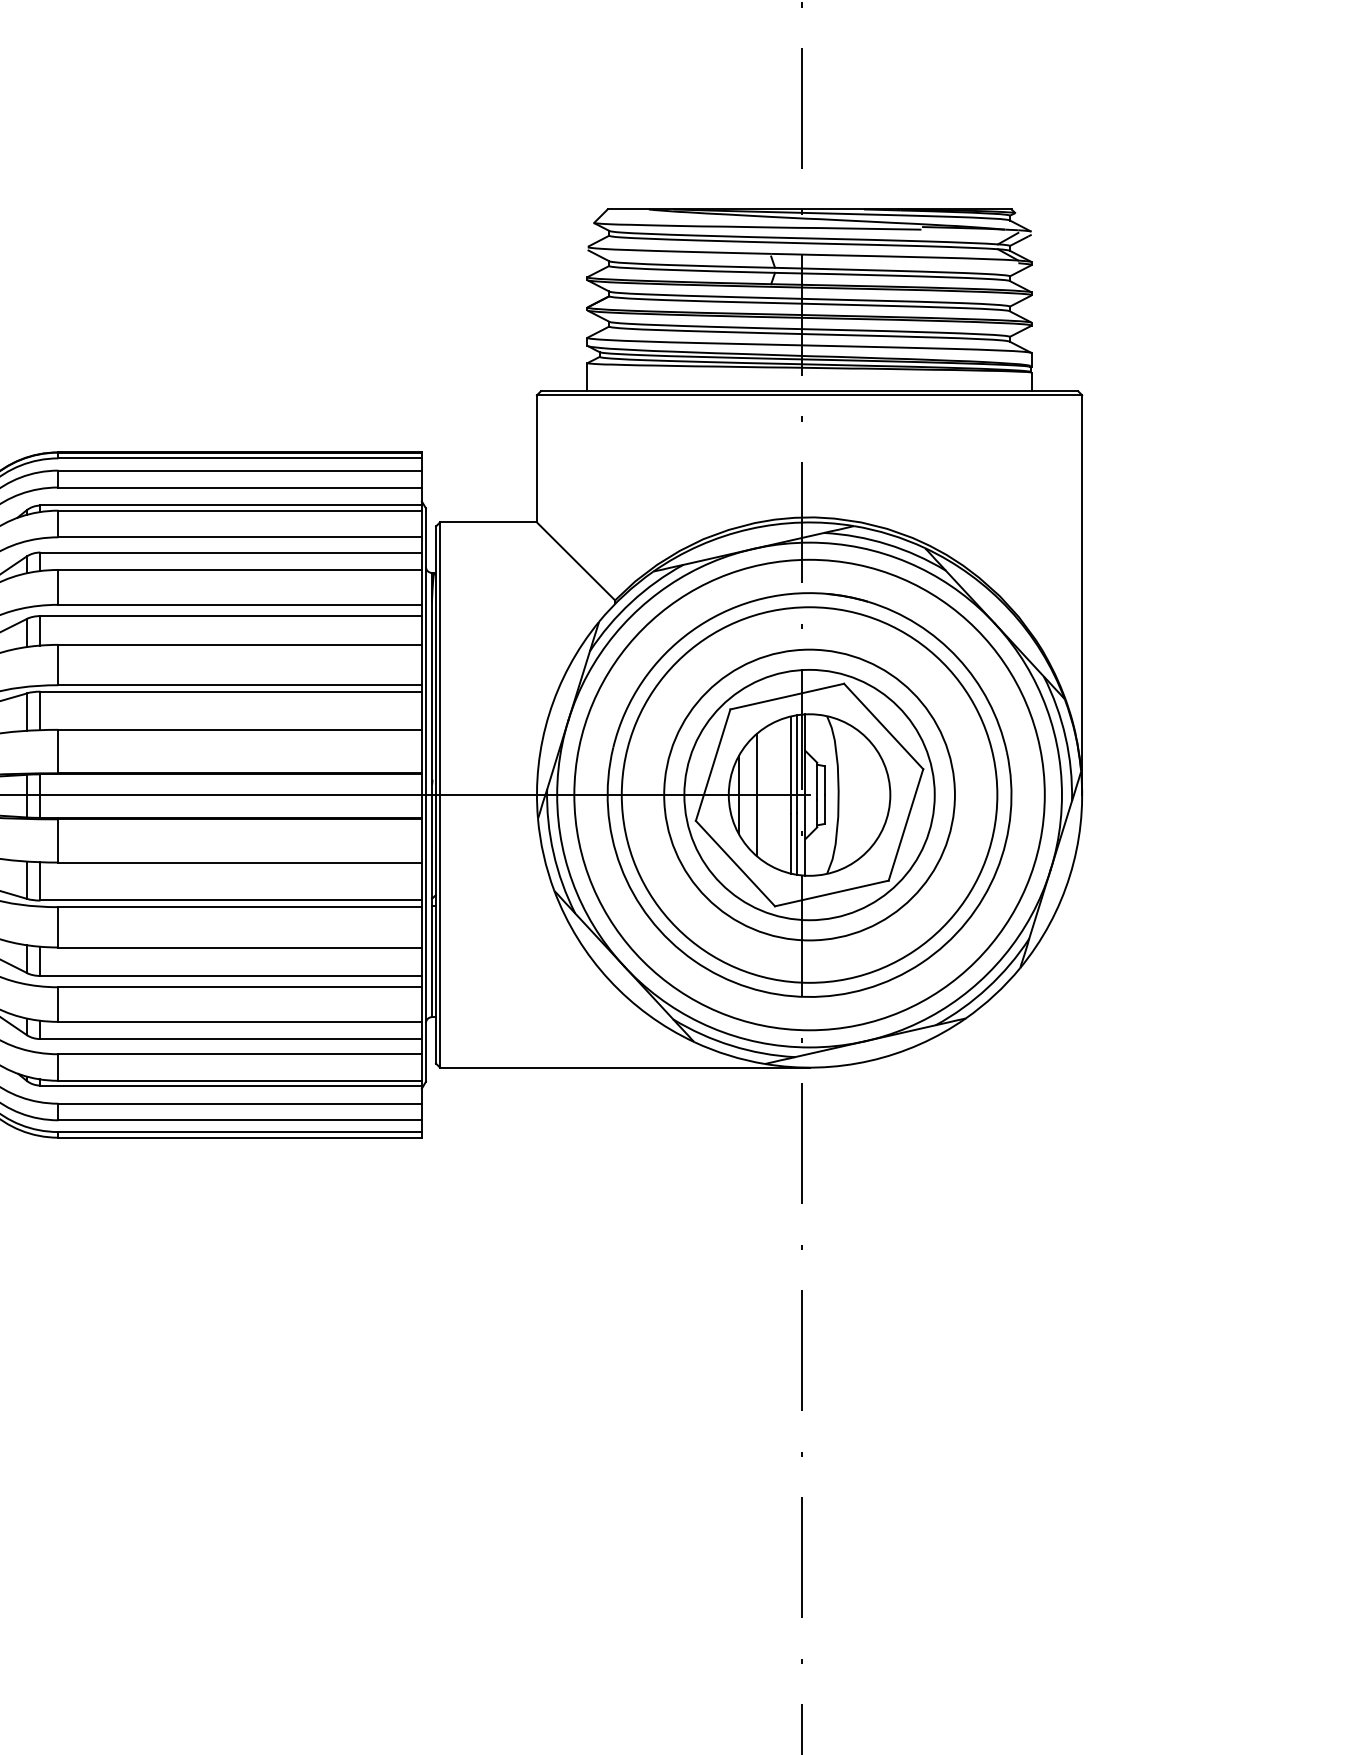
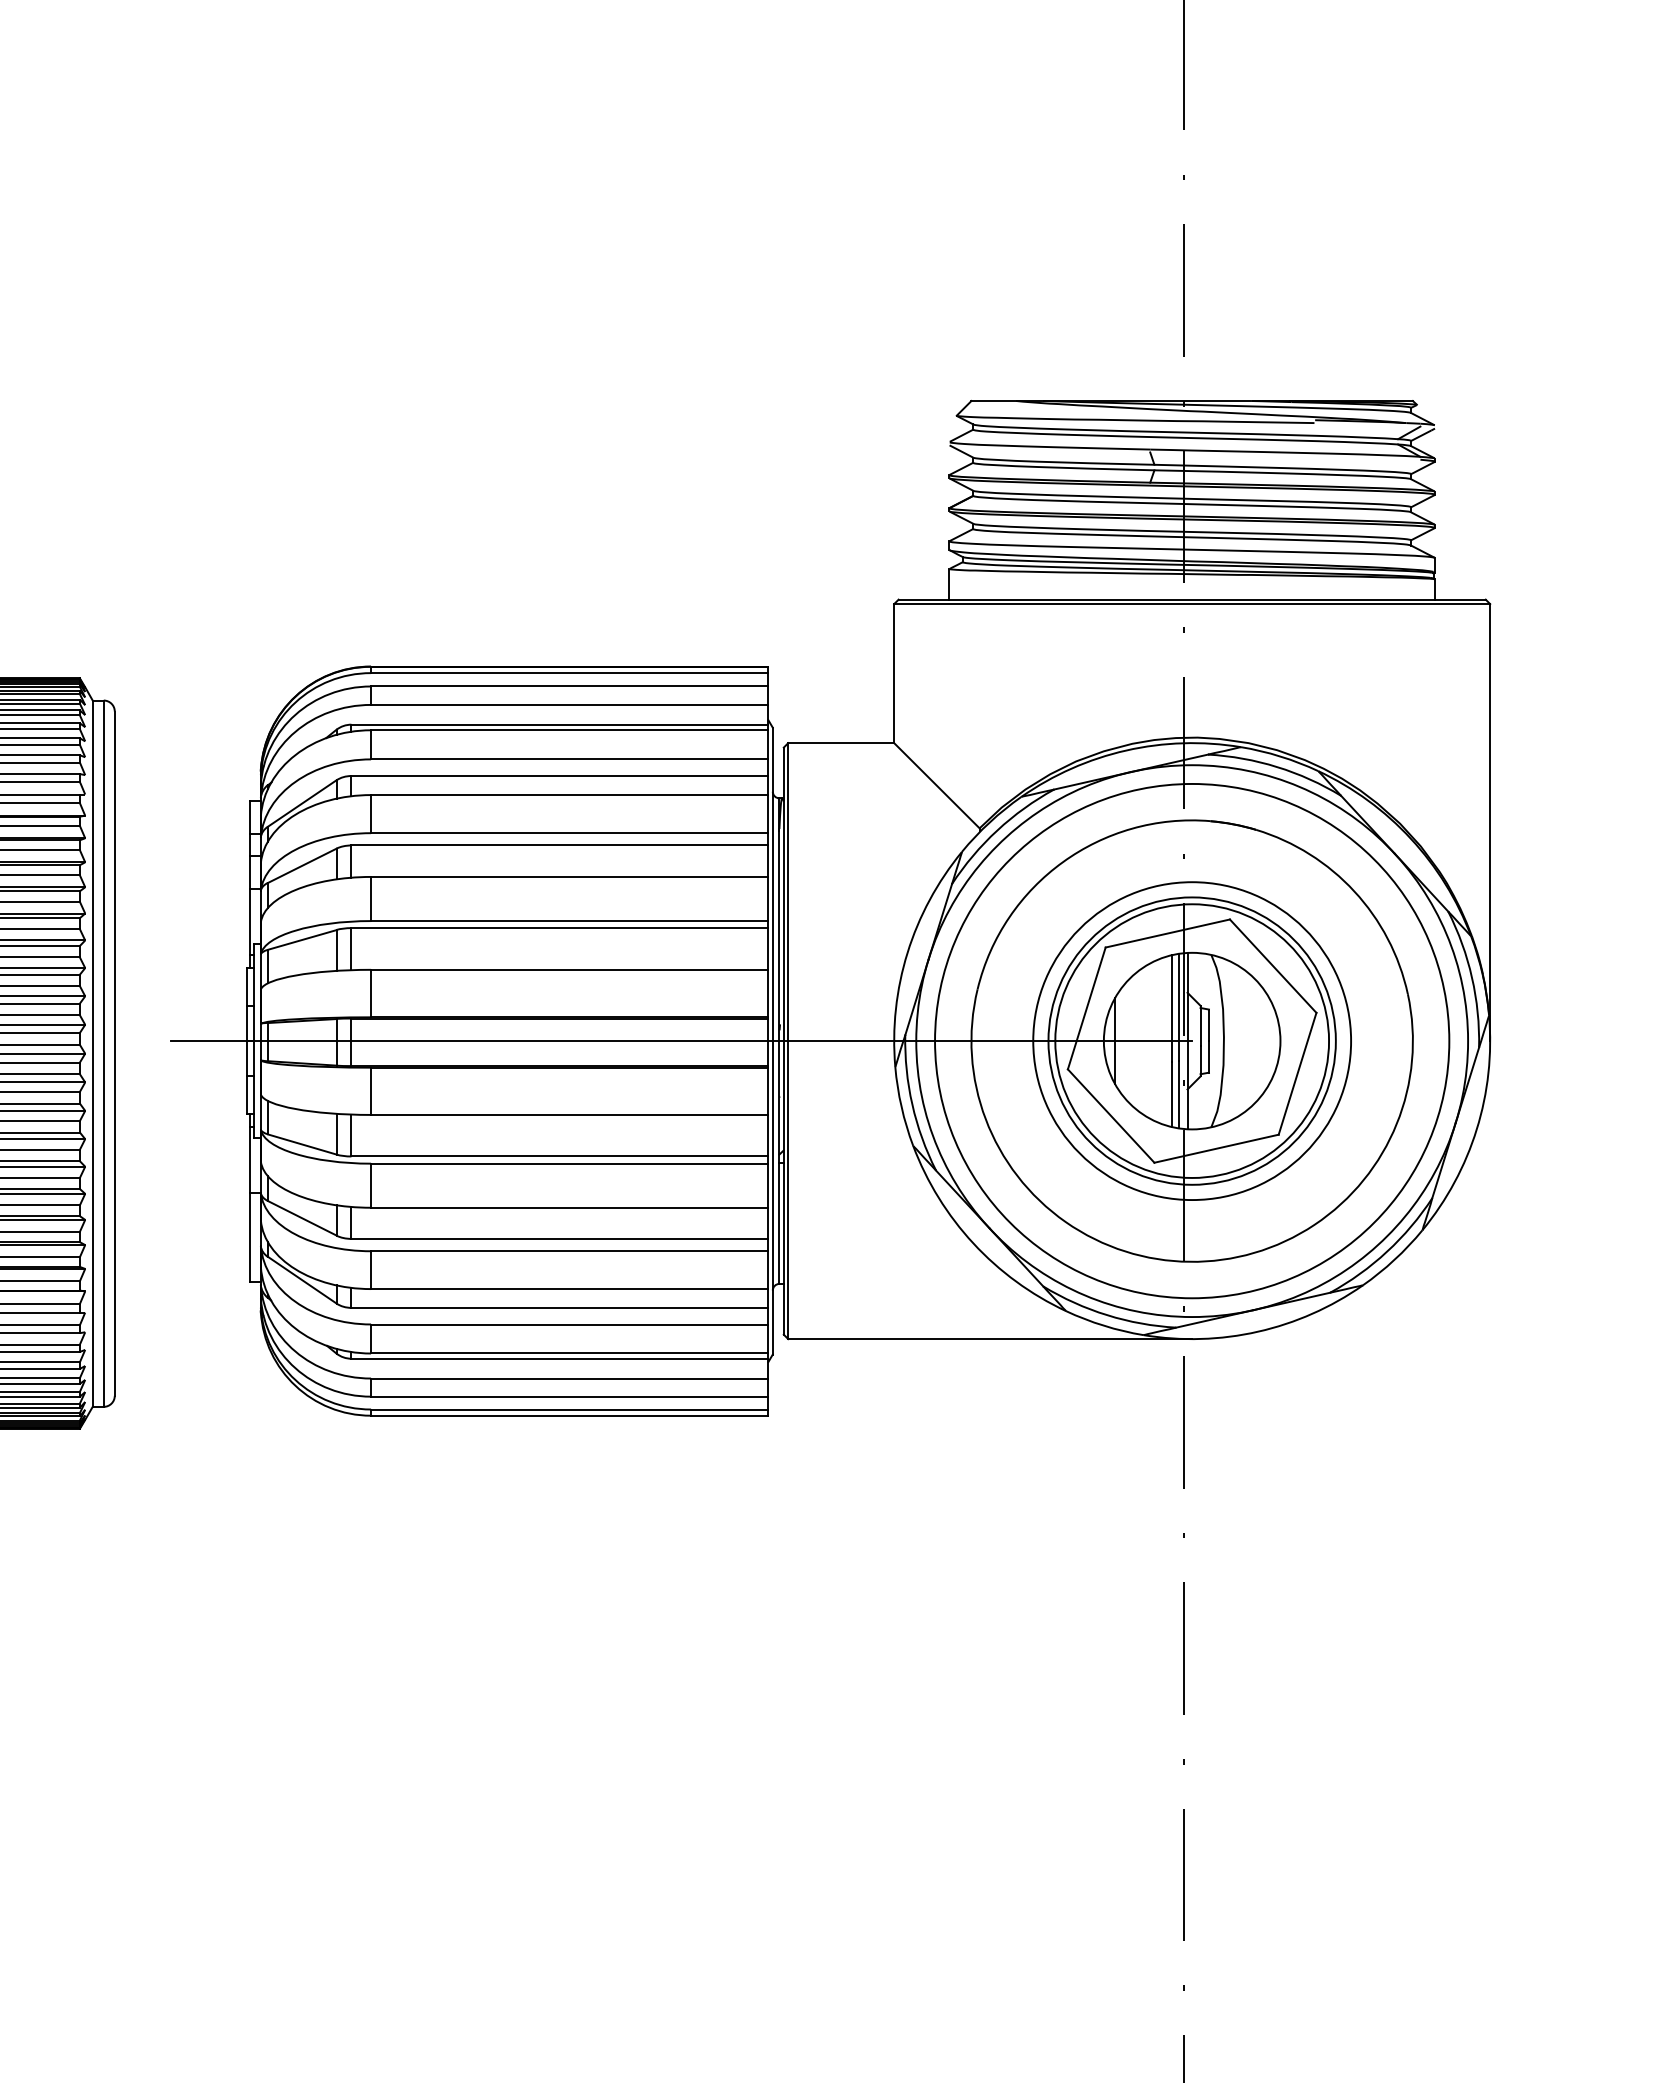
line: (756, 794) -> (1134, 1040), removed
circle: (808, 794) -> (1191, 1040), size x0.7

